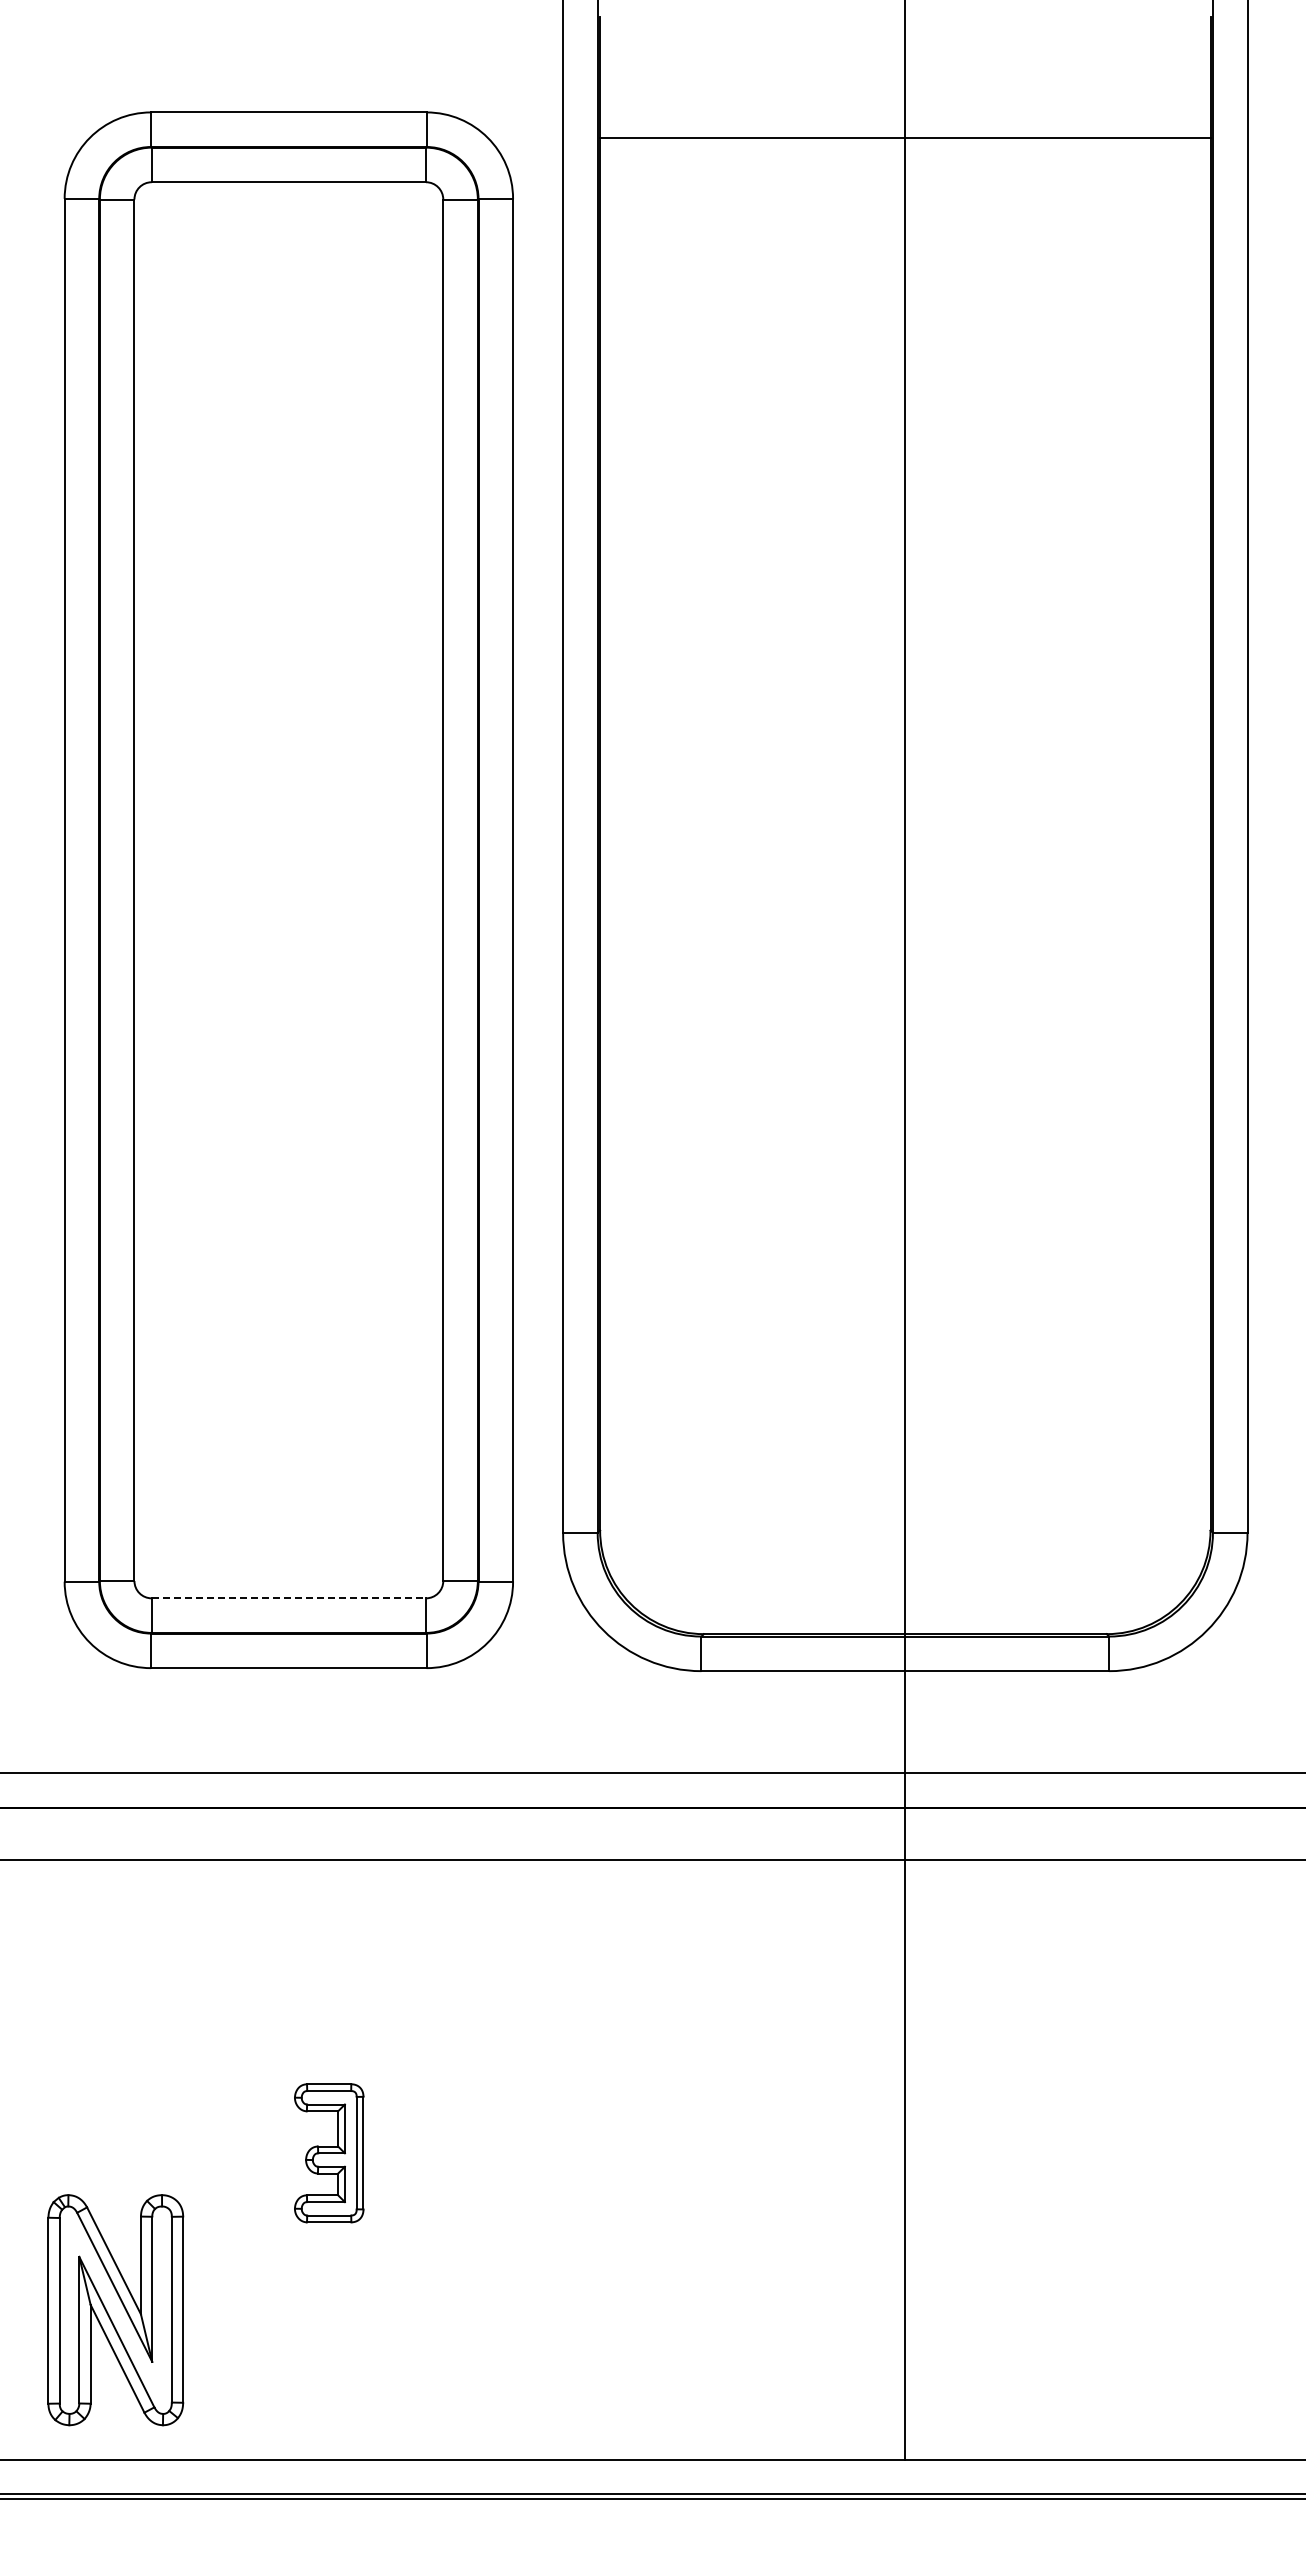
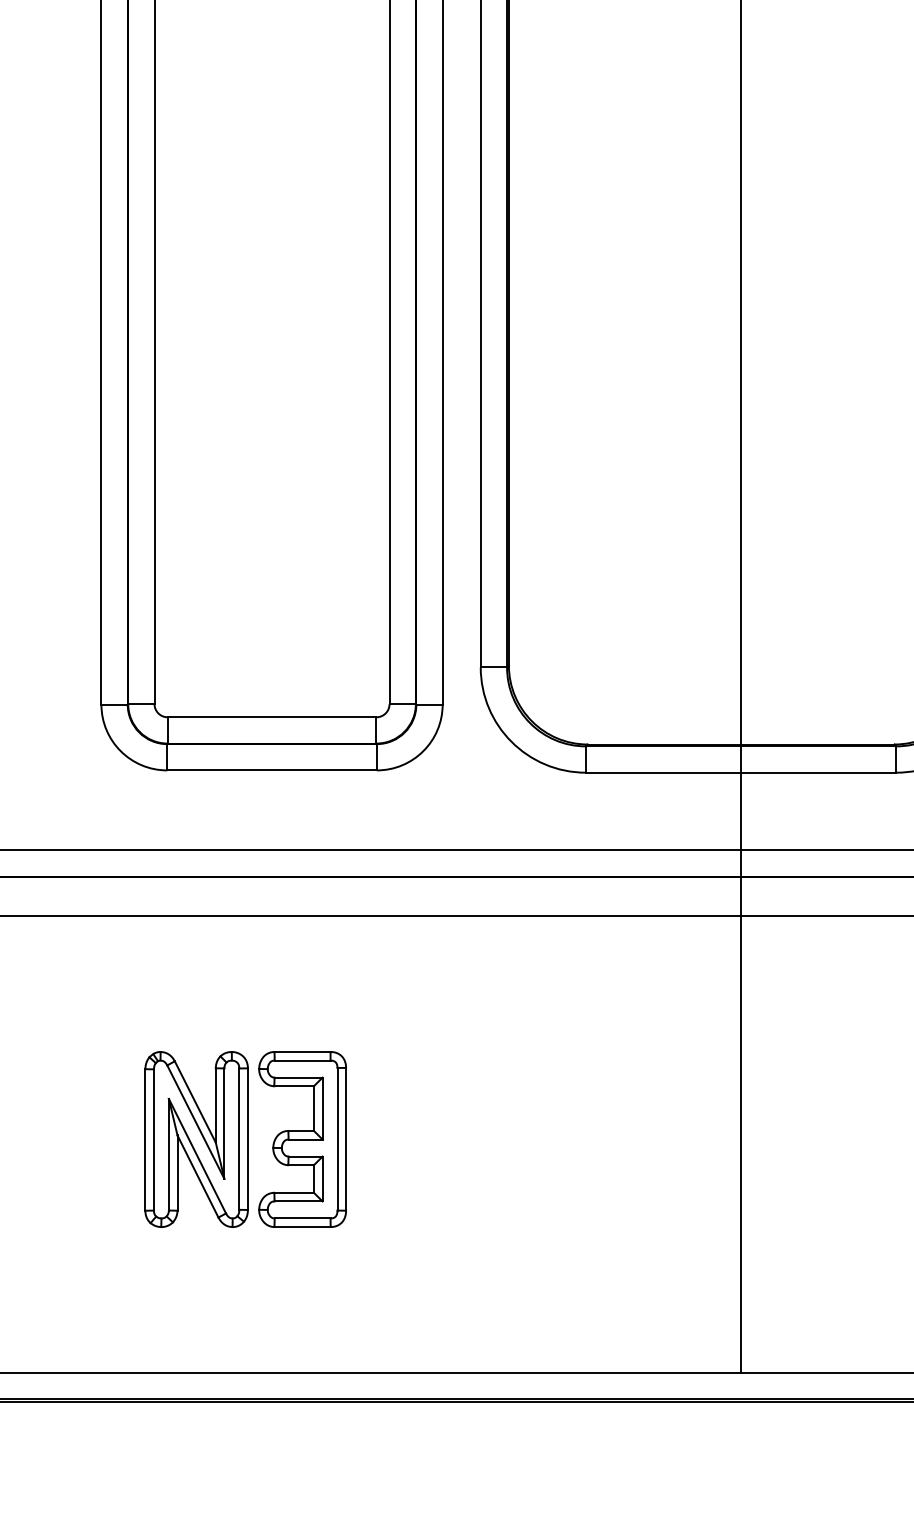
line: (289, 1598) -> (272, 717), dashed -> solid
part: (329, 2153) -> (302, 1139), size x1.67
part: (115, 2310) -> (196, 1139), moved

